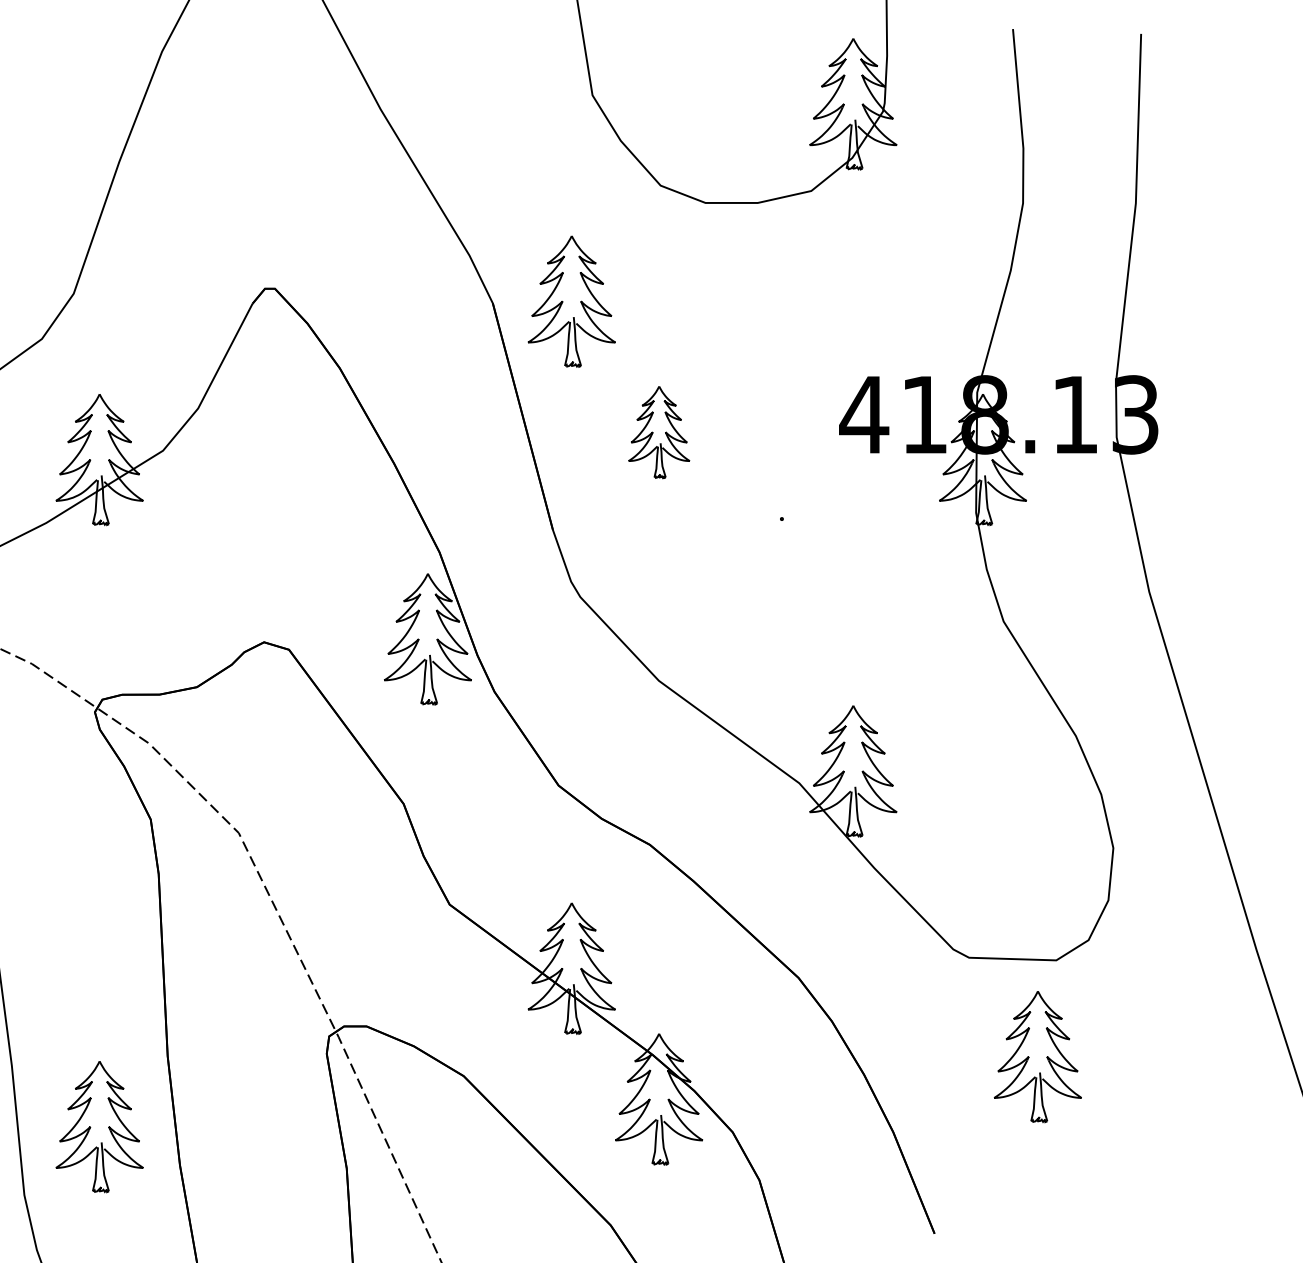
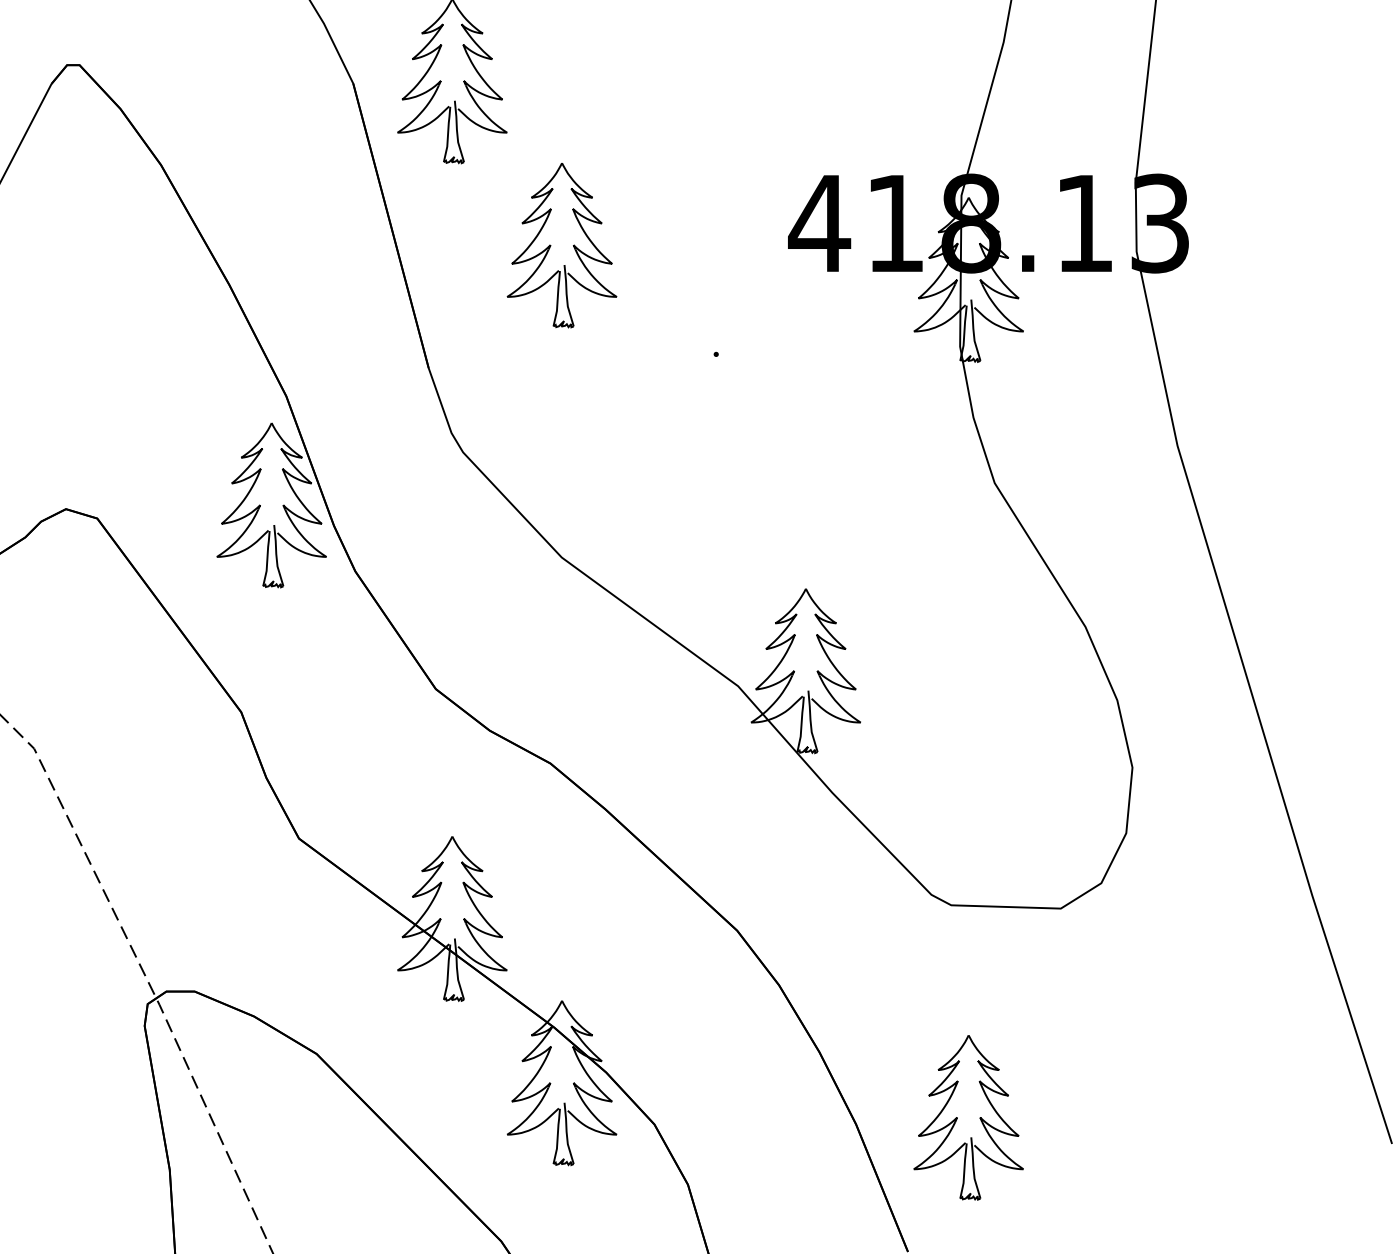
part: (659, 432) -> (562, 245), size x1.43
part: (1037, 1057) -> (968, 1118), moved

